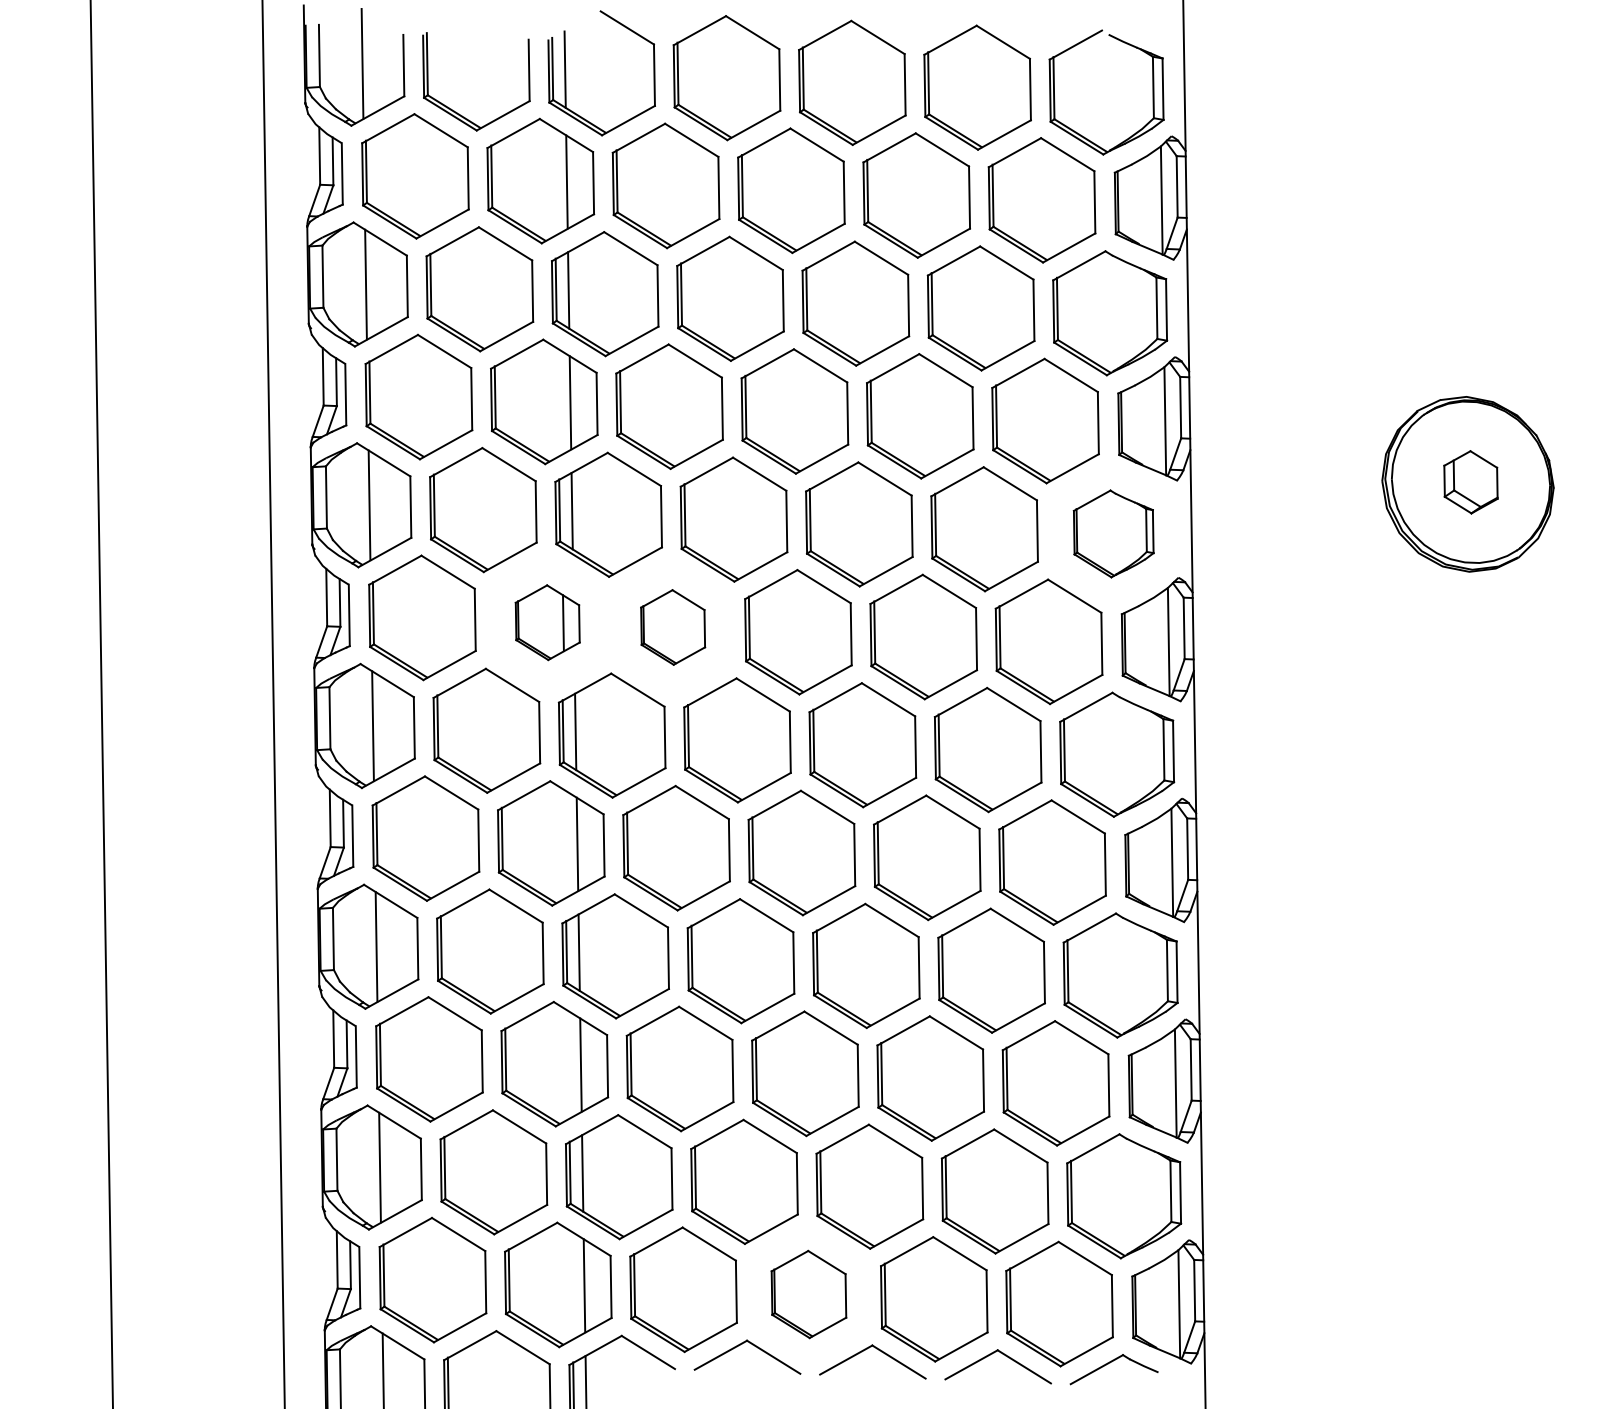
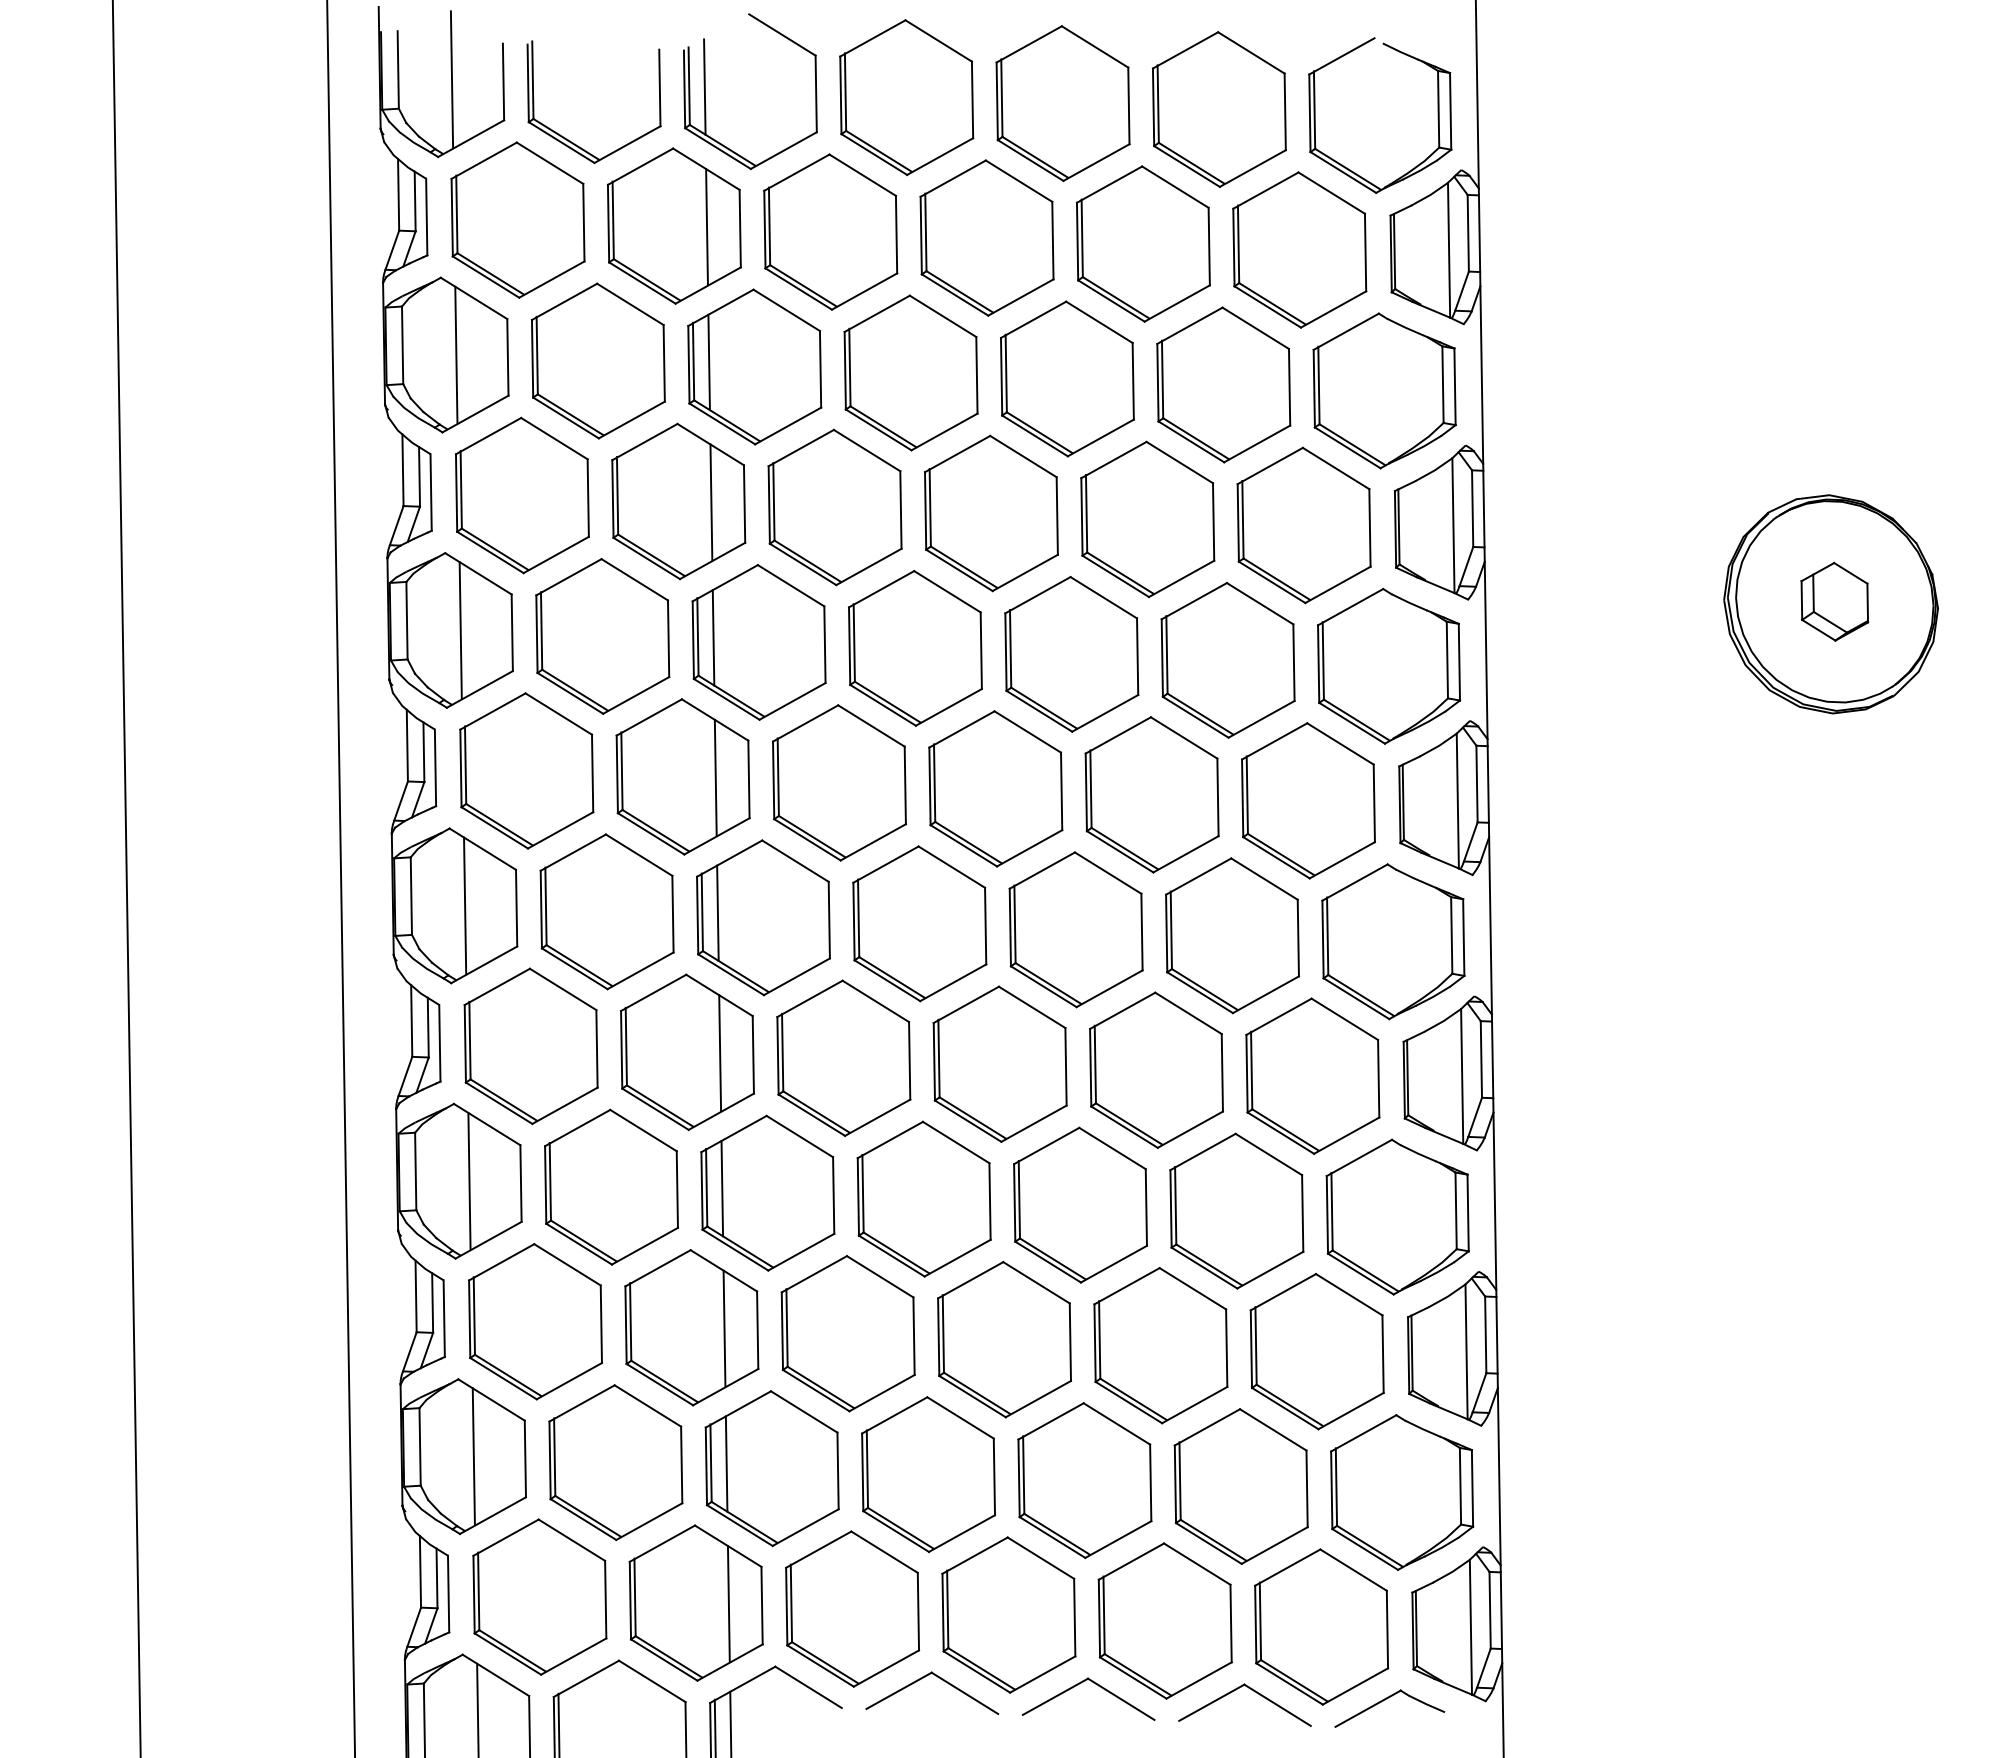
part: (1114, 533) -> (1389, 665), size x1.43
part: (547, 622) -> (682, 776), size x1.67
part: (673, 627) -> (839, 782), size x1.67
part: (808, 1294) -> (1008, 1614), size x1.43

